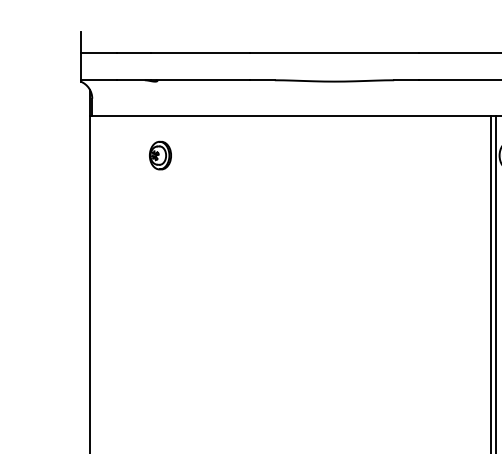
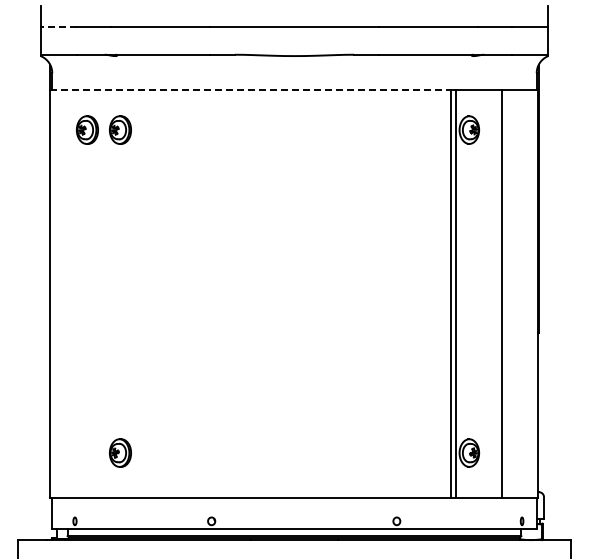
line: (98, 53) -> (58, 27), solid -> dashed
line: (290, 116) -> (250, 90), solid -> dashed
part: (127, 155) -> (87, 129), added

